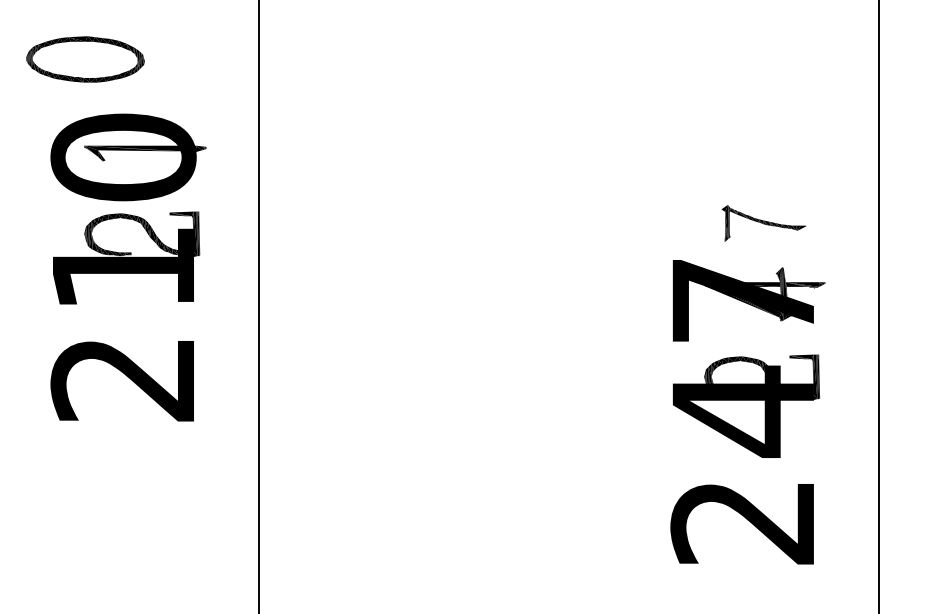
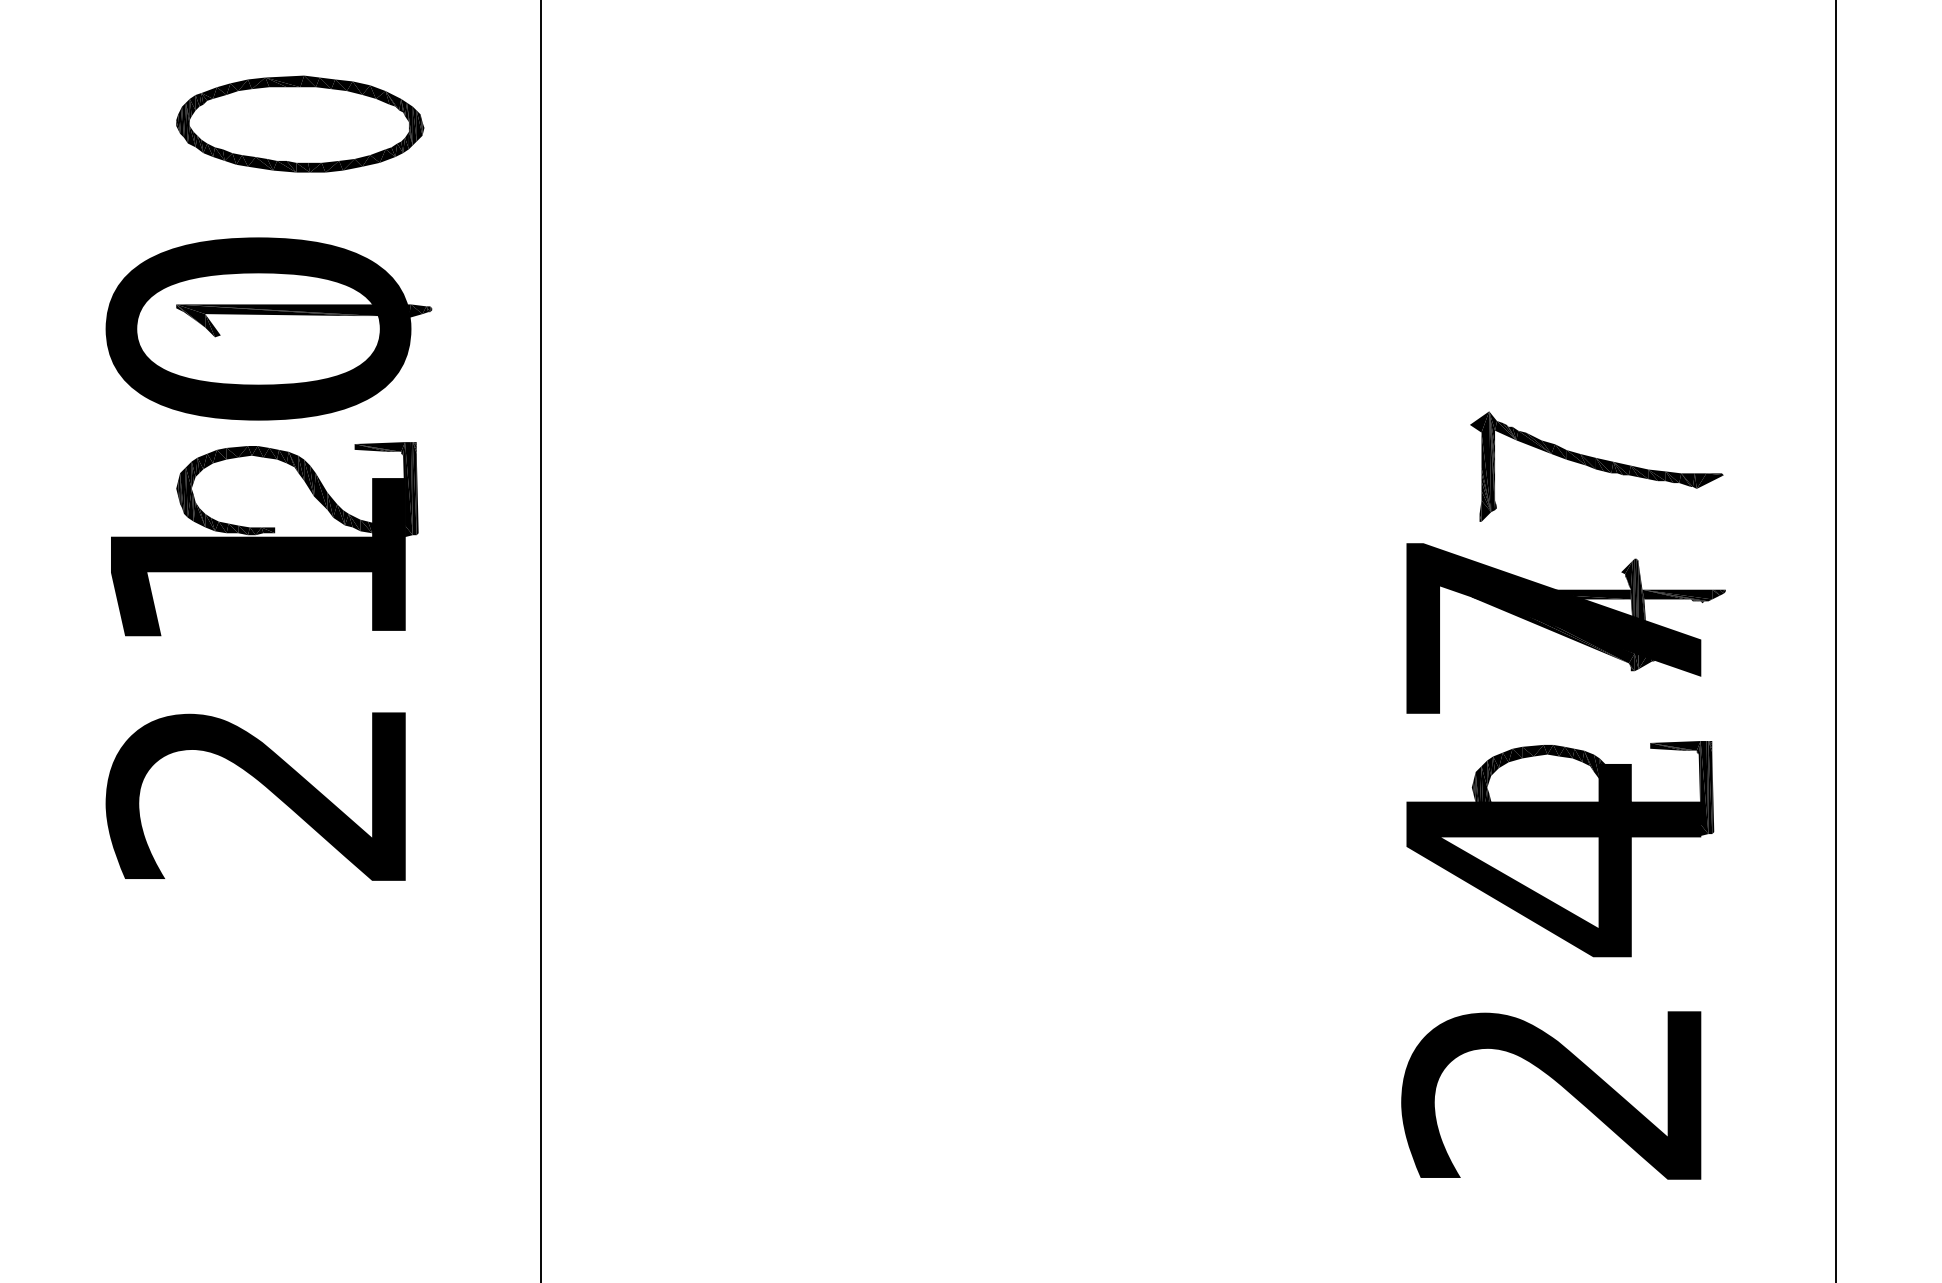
part: (85, 59) -> (300, 124), moved
part: (763, 223) -> (1595, 466), size x1.43

